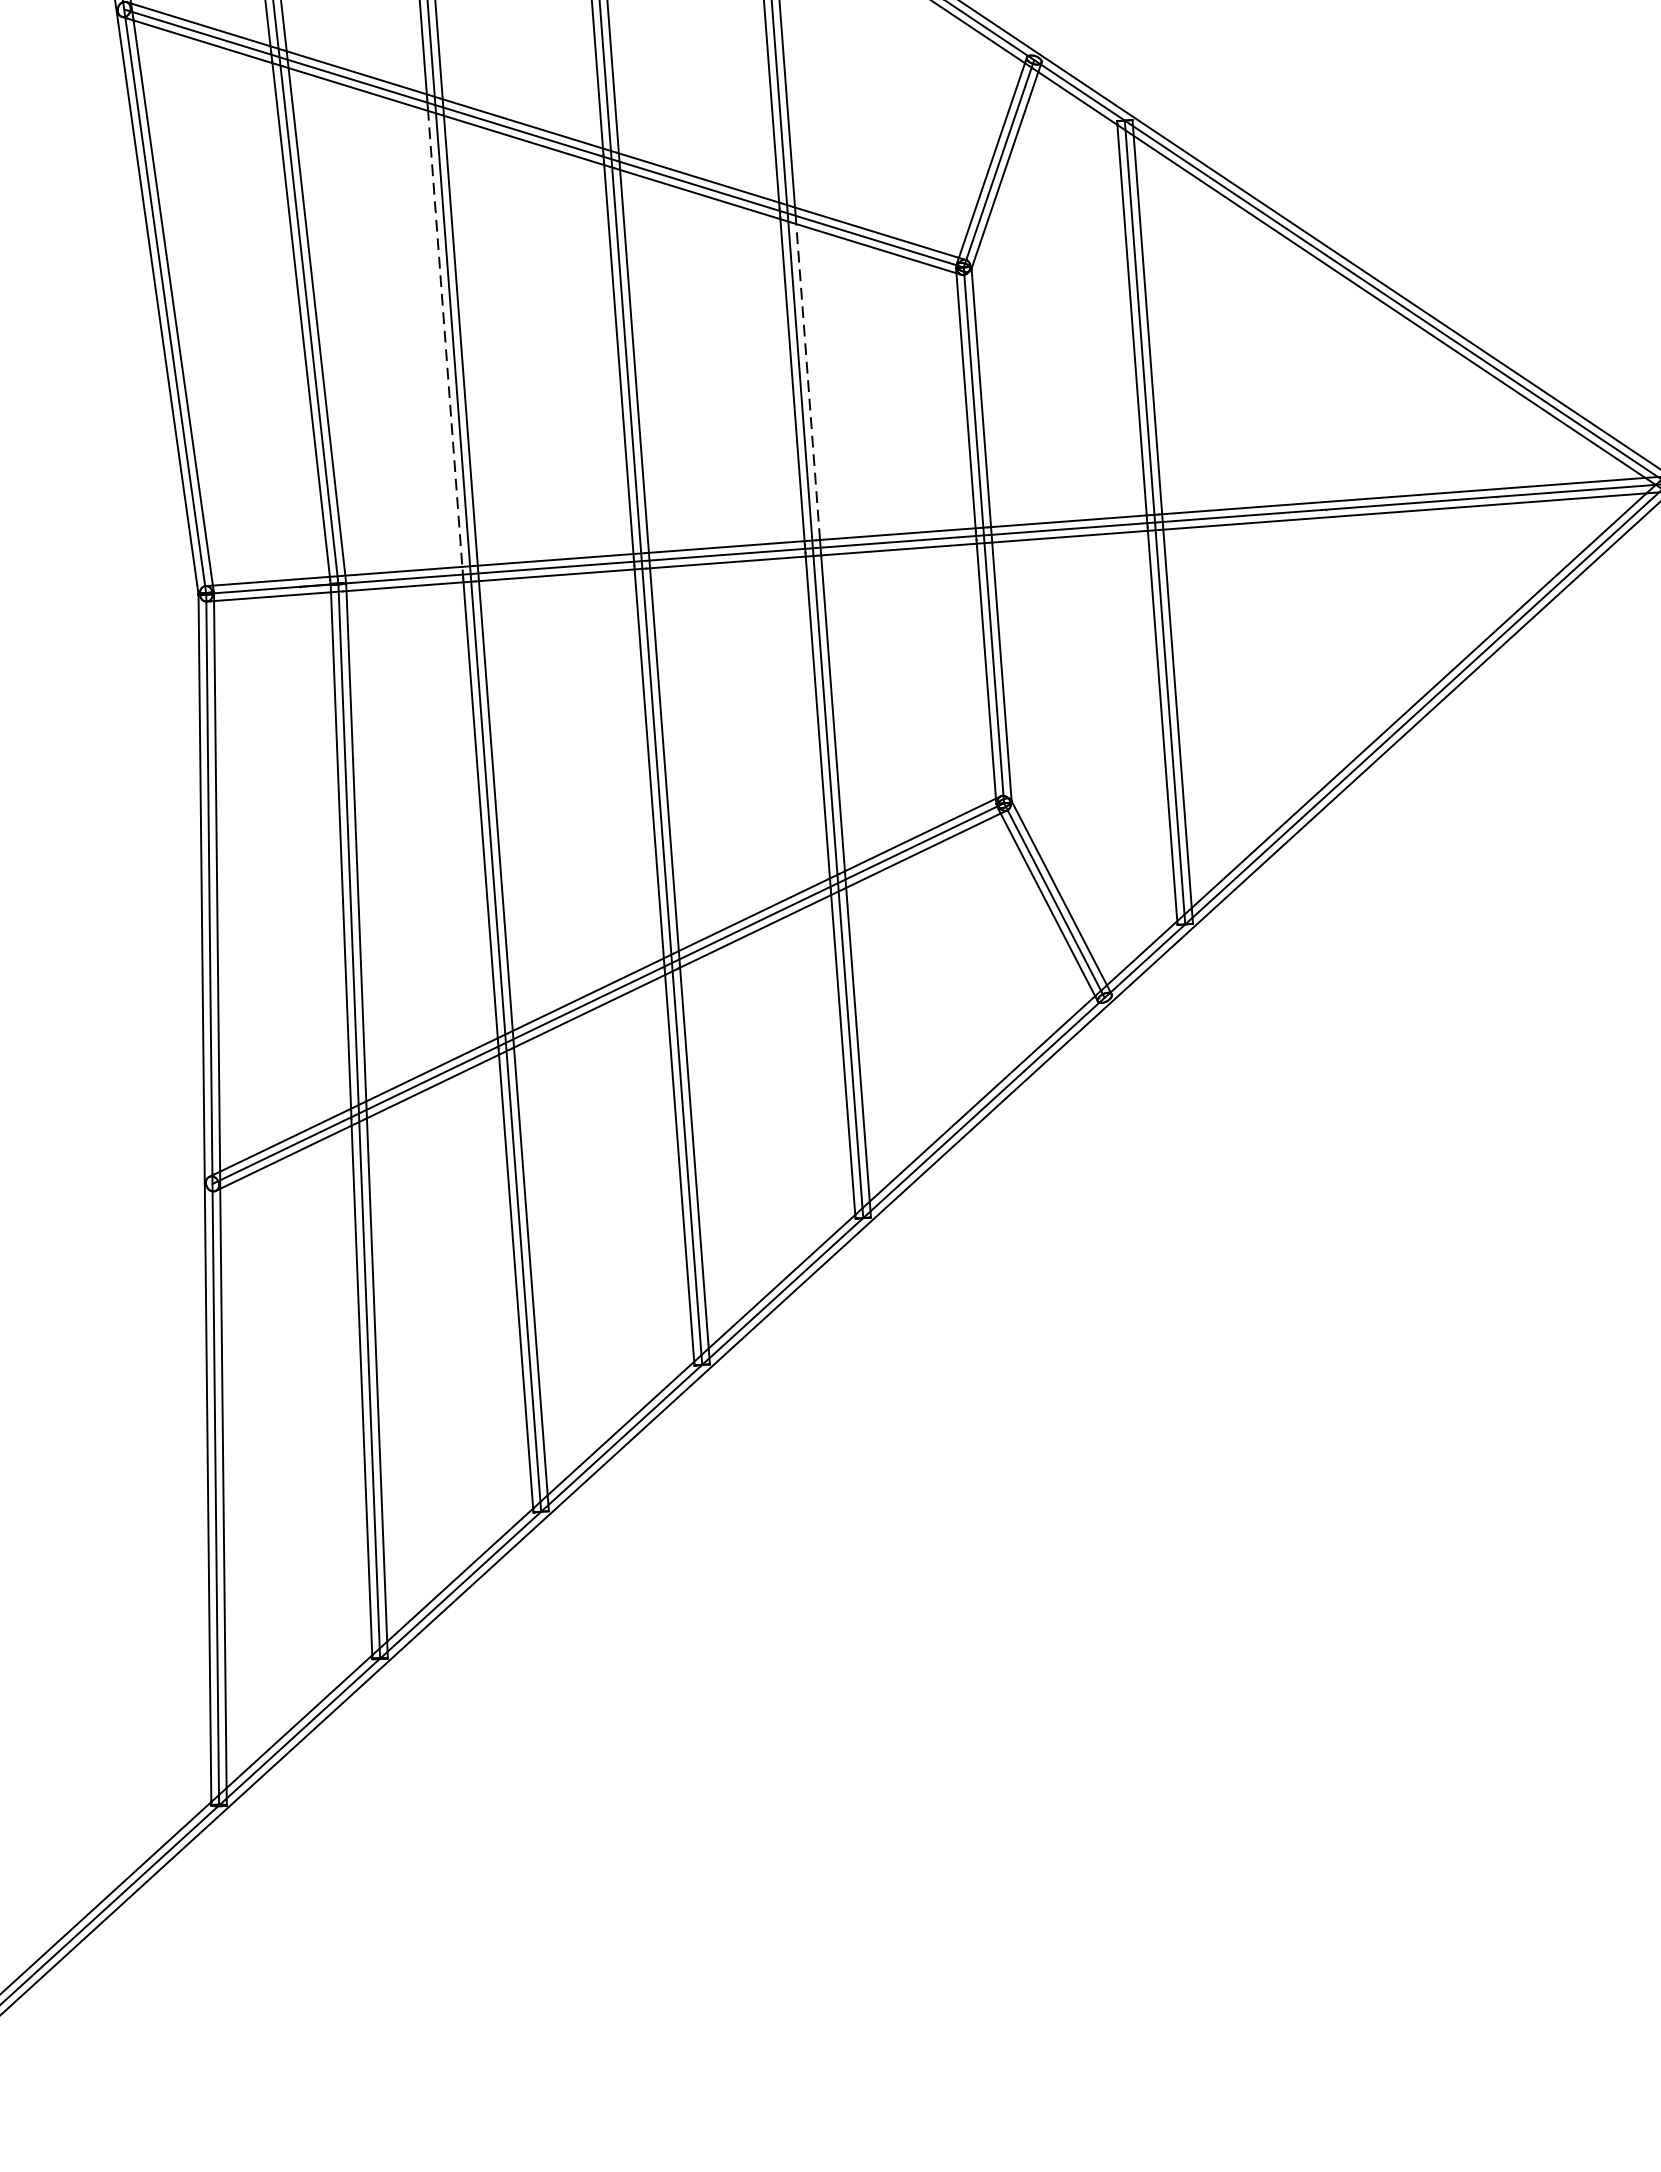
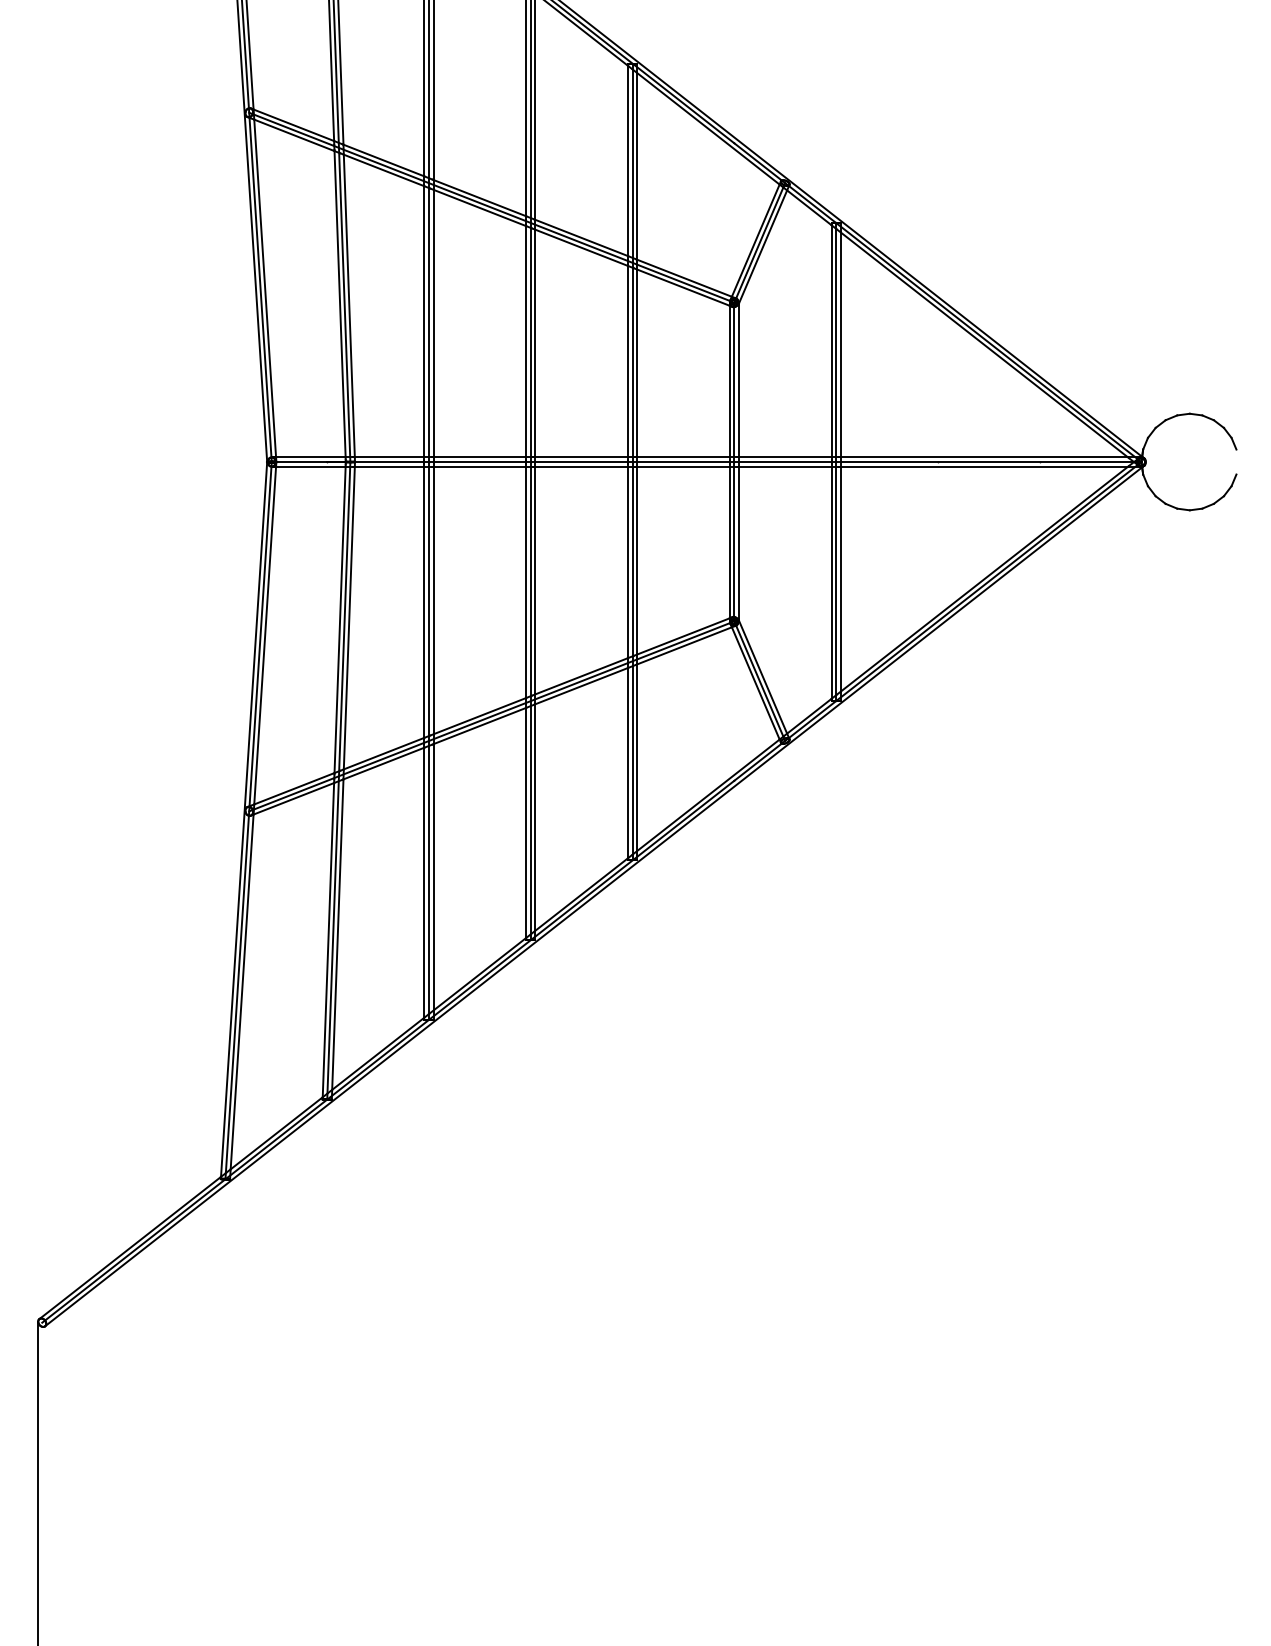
line: (445, 339) -> (424, 322), dashed -> solid
line: (808, 381) -> (637, 363), dashed -> solid

